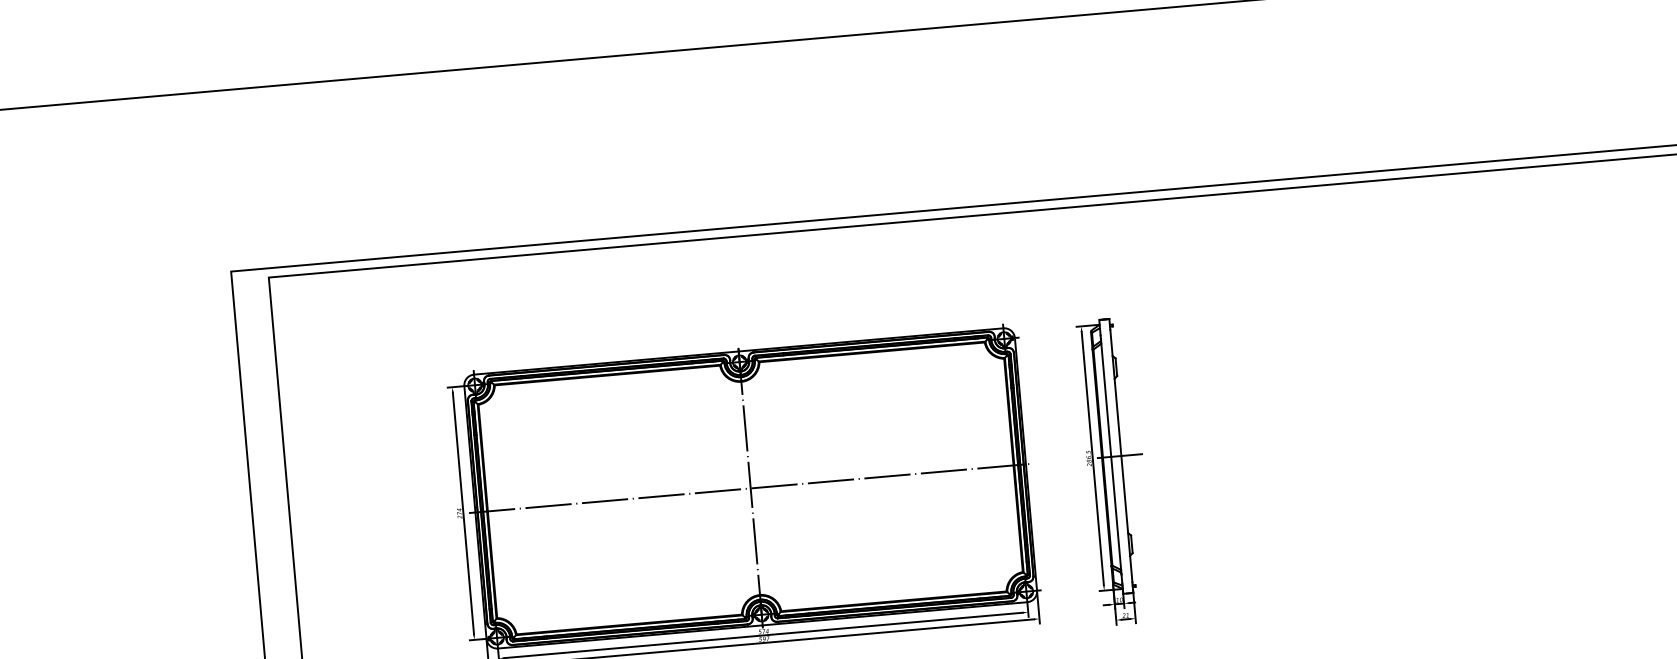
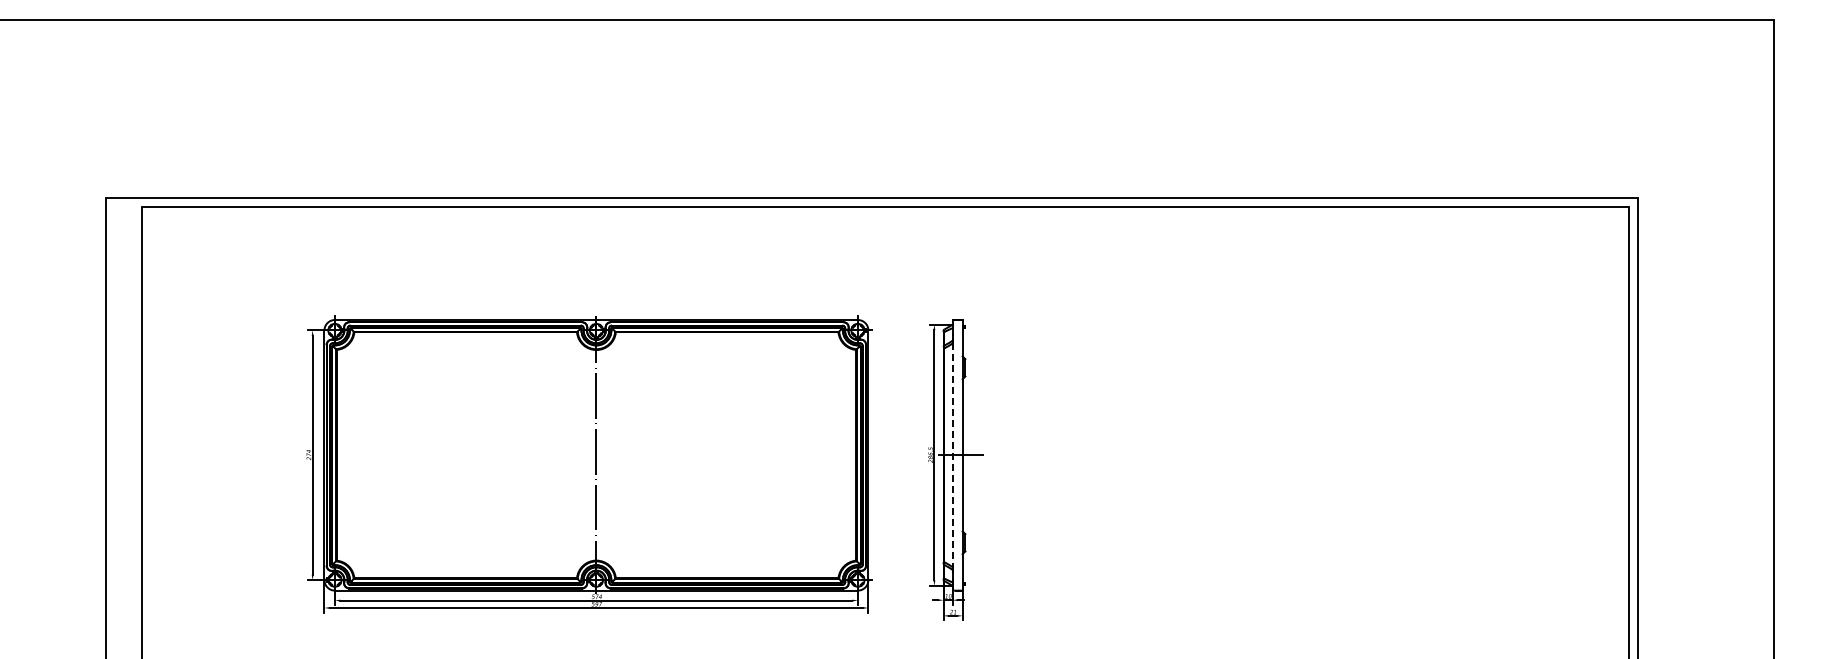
line: (1111, 457) -> (952, 455), solid -> dashed
line: (750, 488) -> (596, 455), removed

